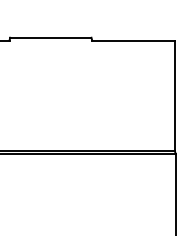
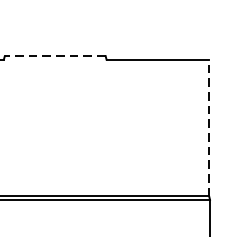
line: (50, 37) -> (54, 55), solid -> dashed
line: (174, 95) -> (208, 127), solid -> dashed

